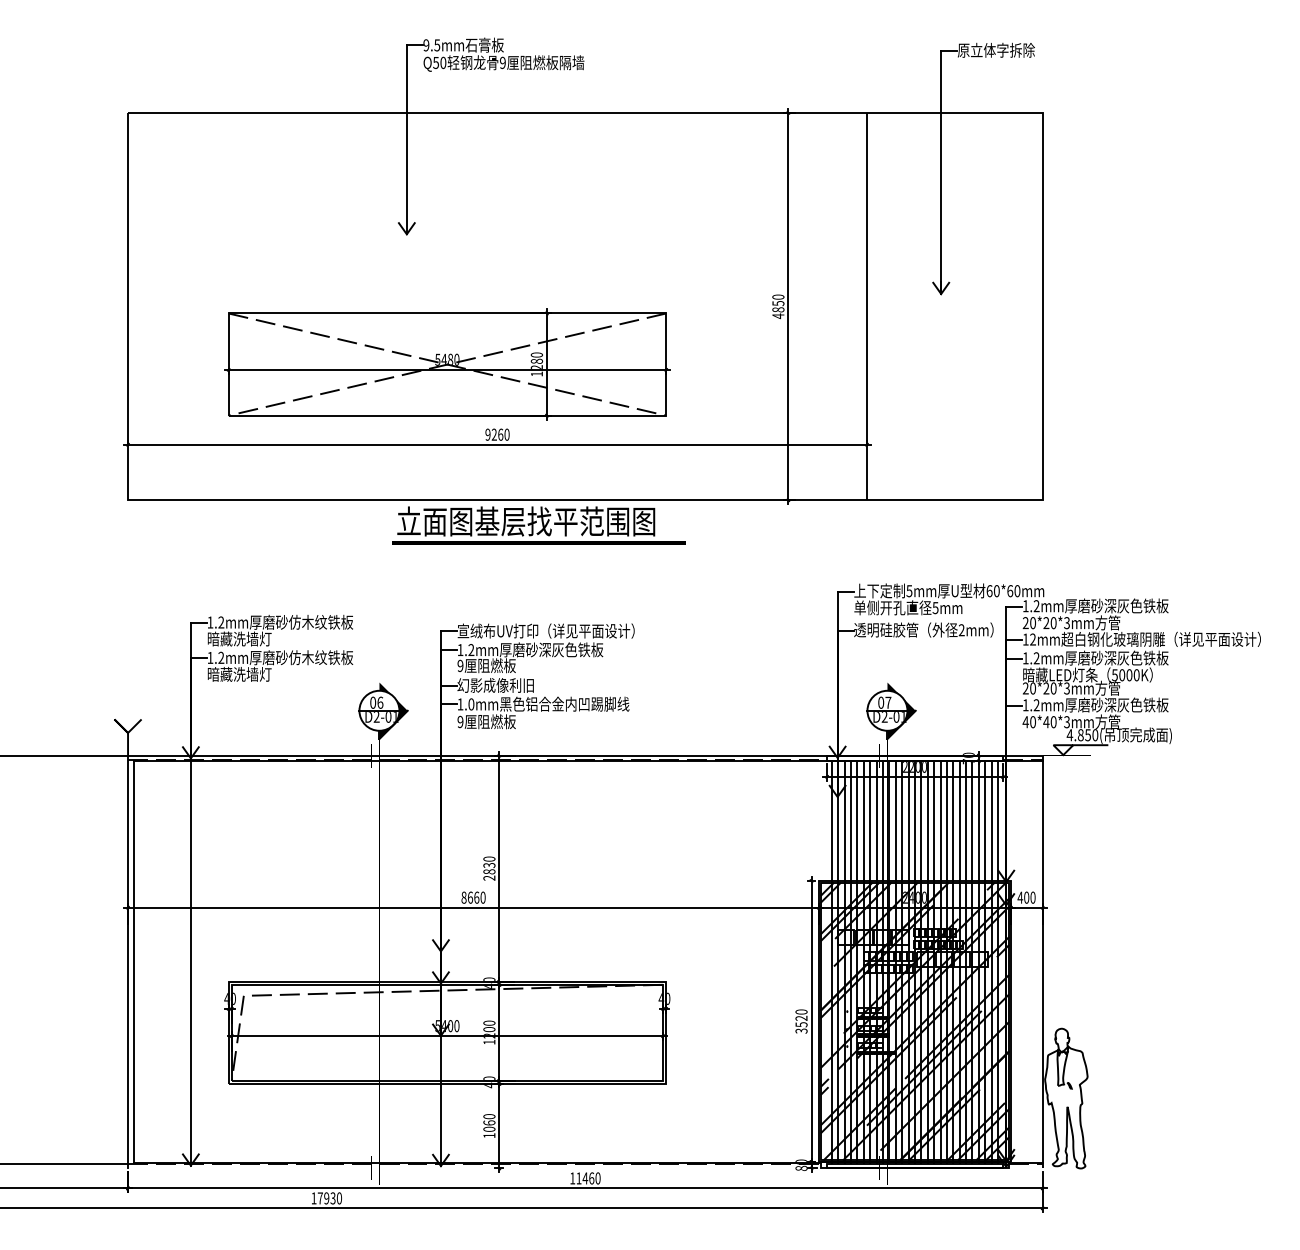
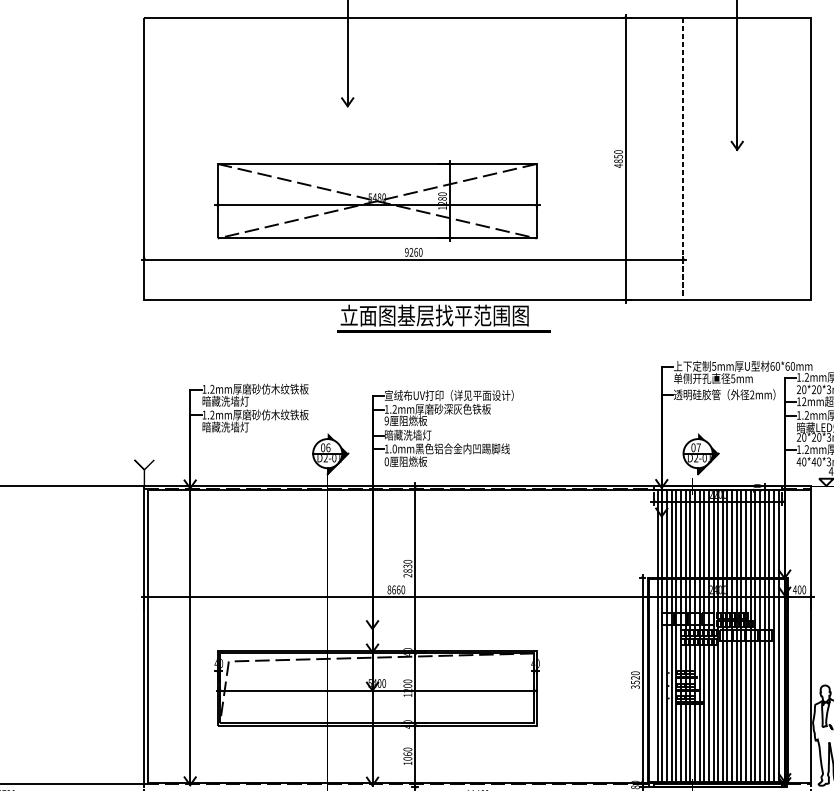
line: (867, 306) -> (683, 158), solid -> dashed
text: (495, 685) -> (412, 435), 幻影成像利旧 -> 暗藏洗墙灯
text: (460, 722) -> (386, 462), 9 -> 0
hatch: (914, 1021) -> (717, 680), removed

